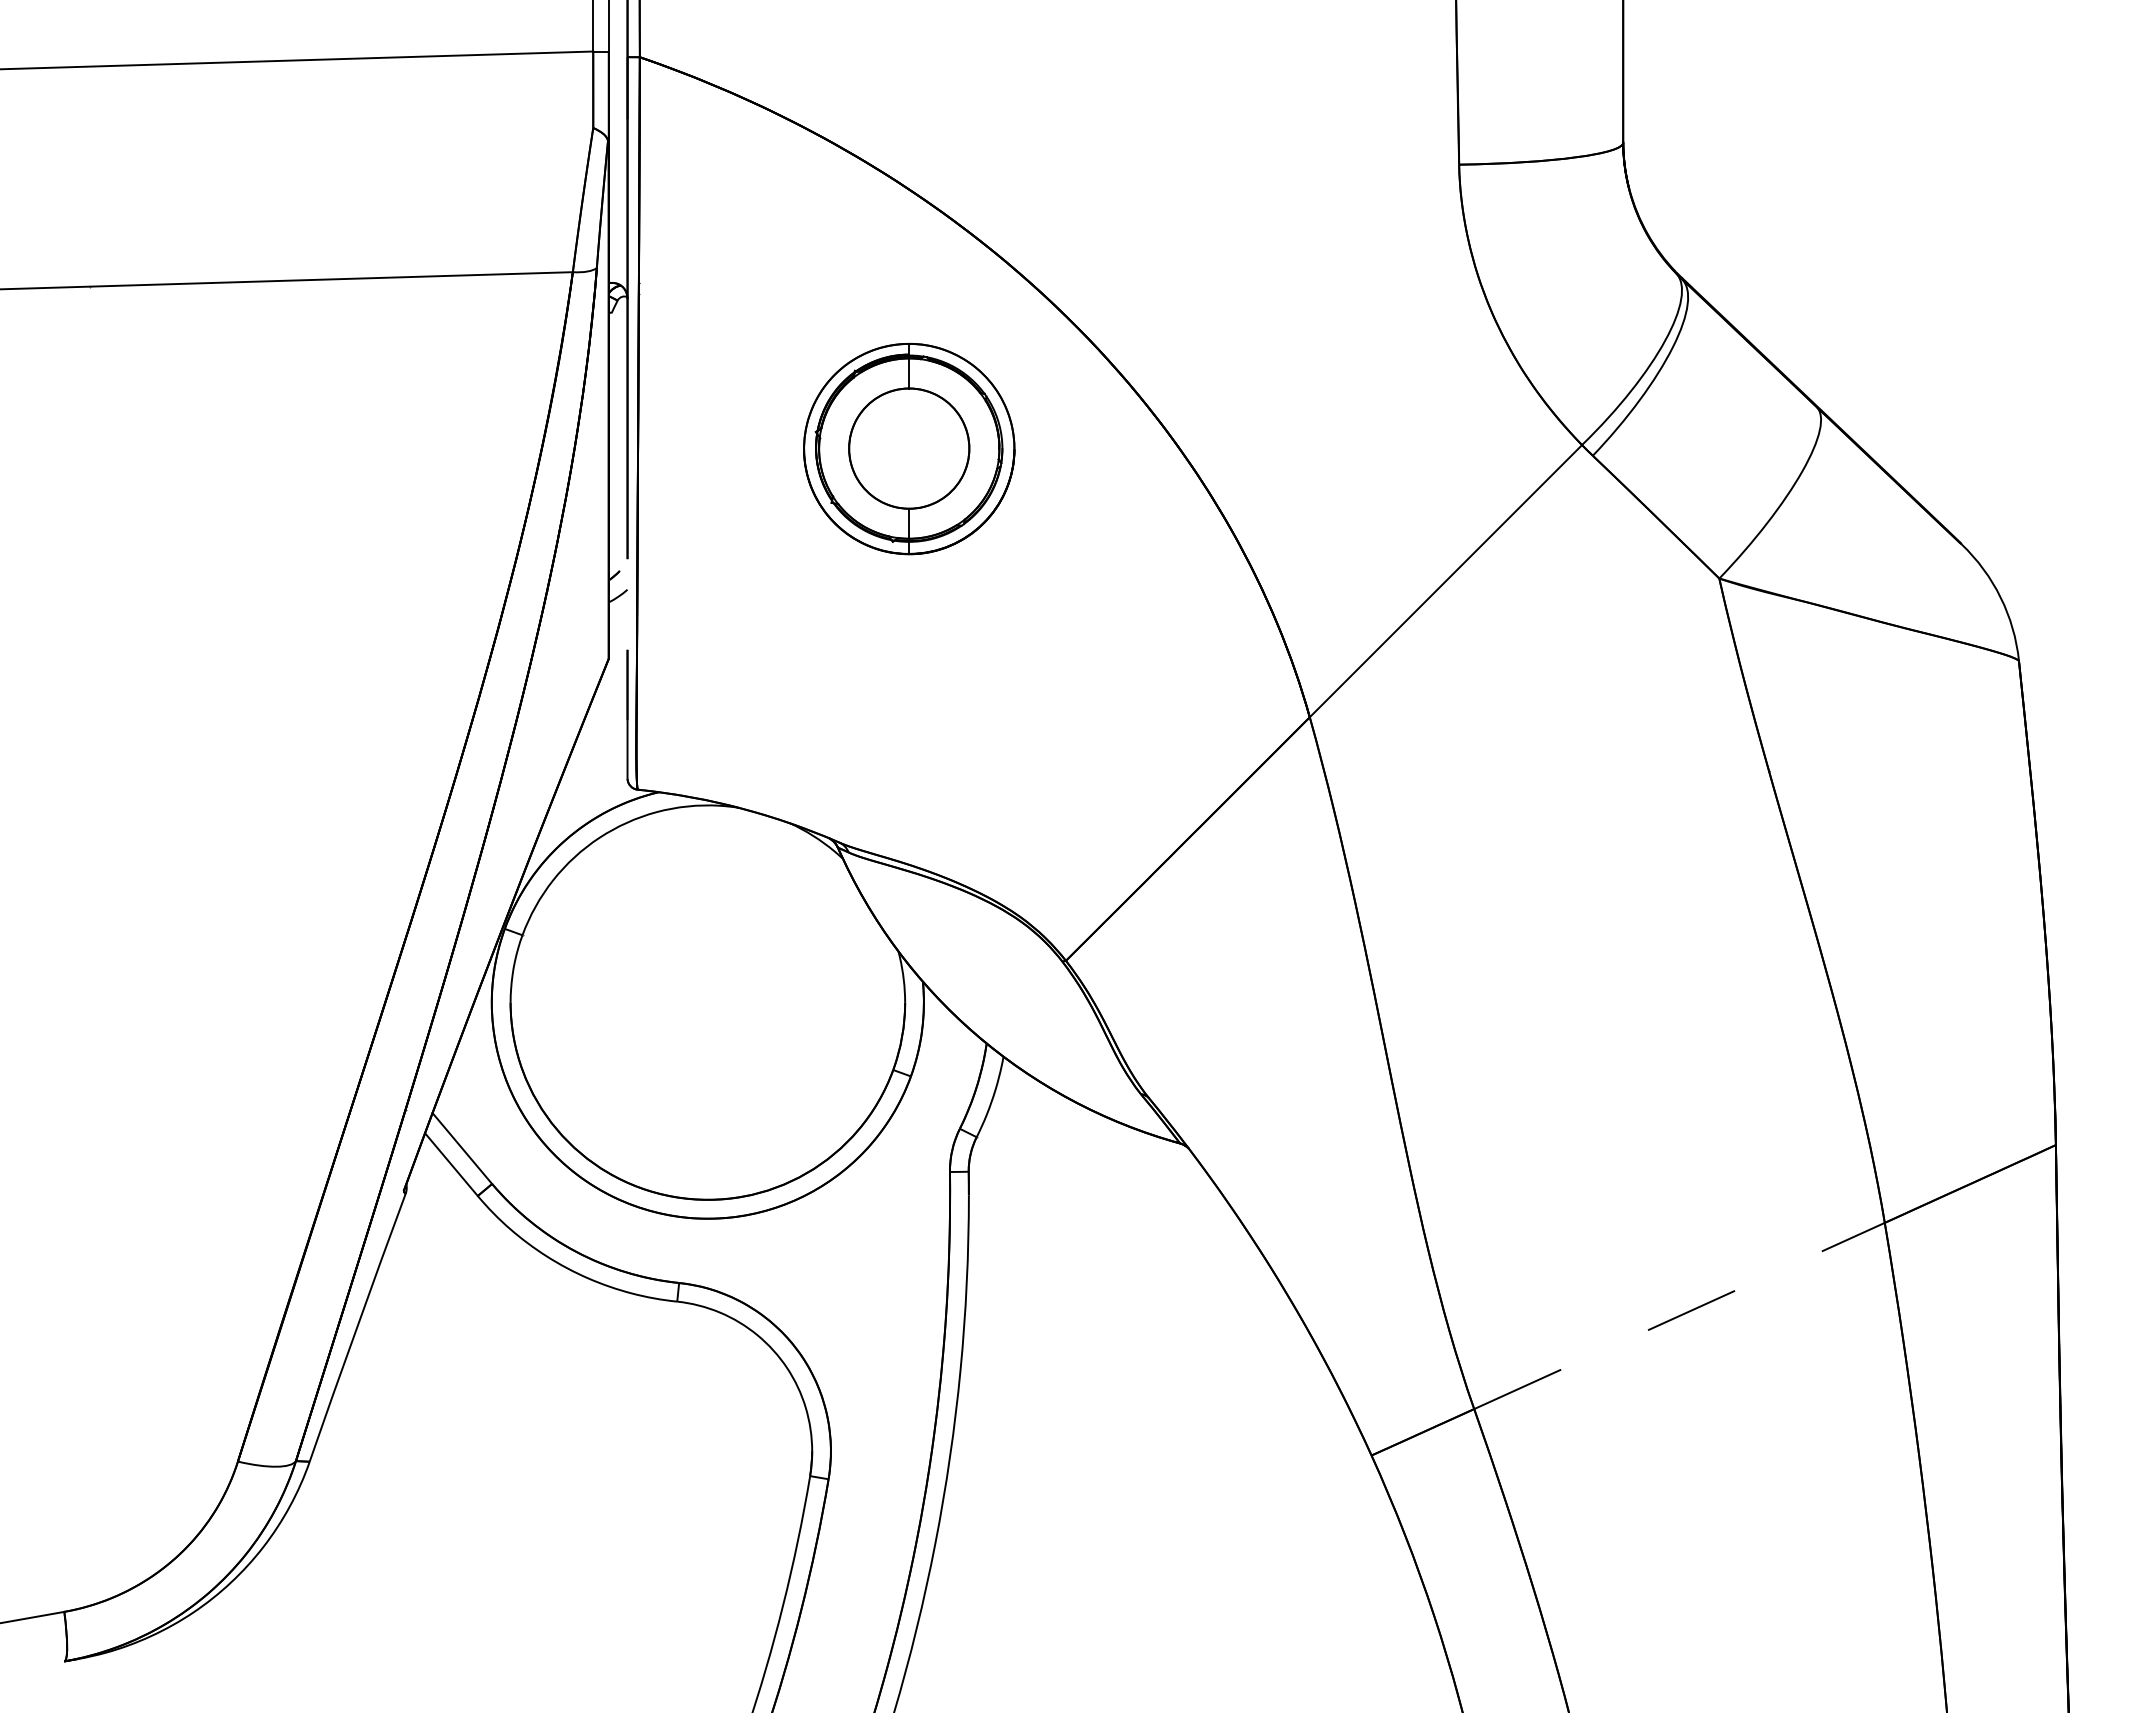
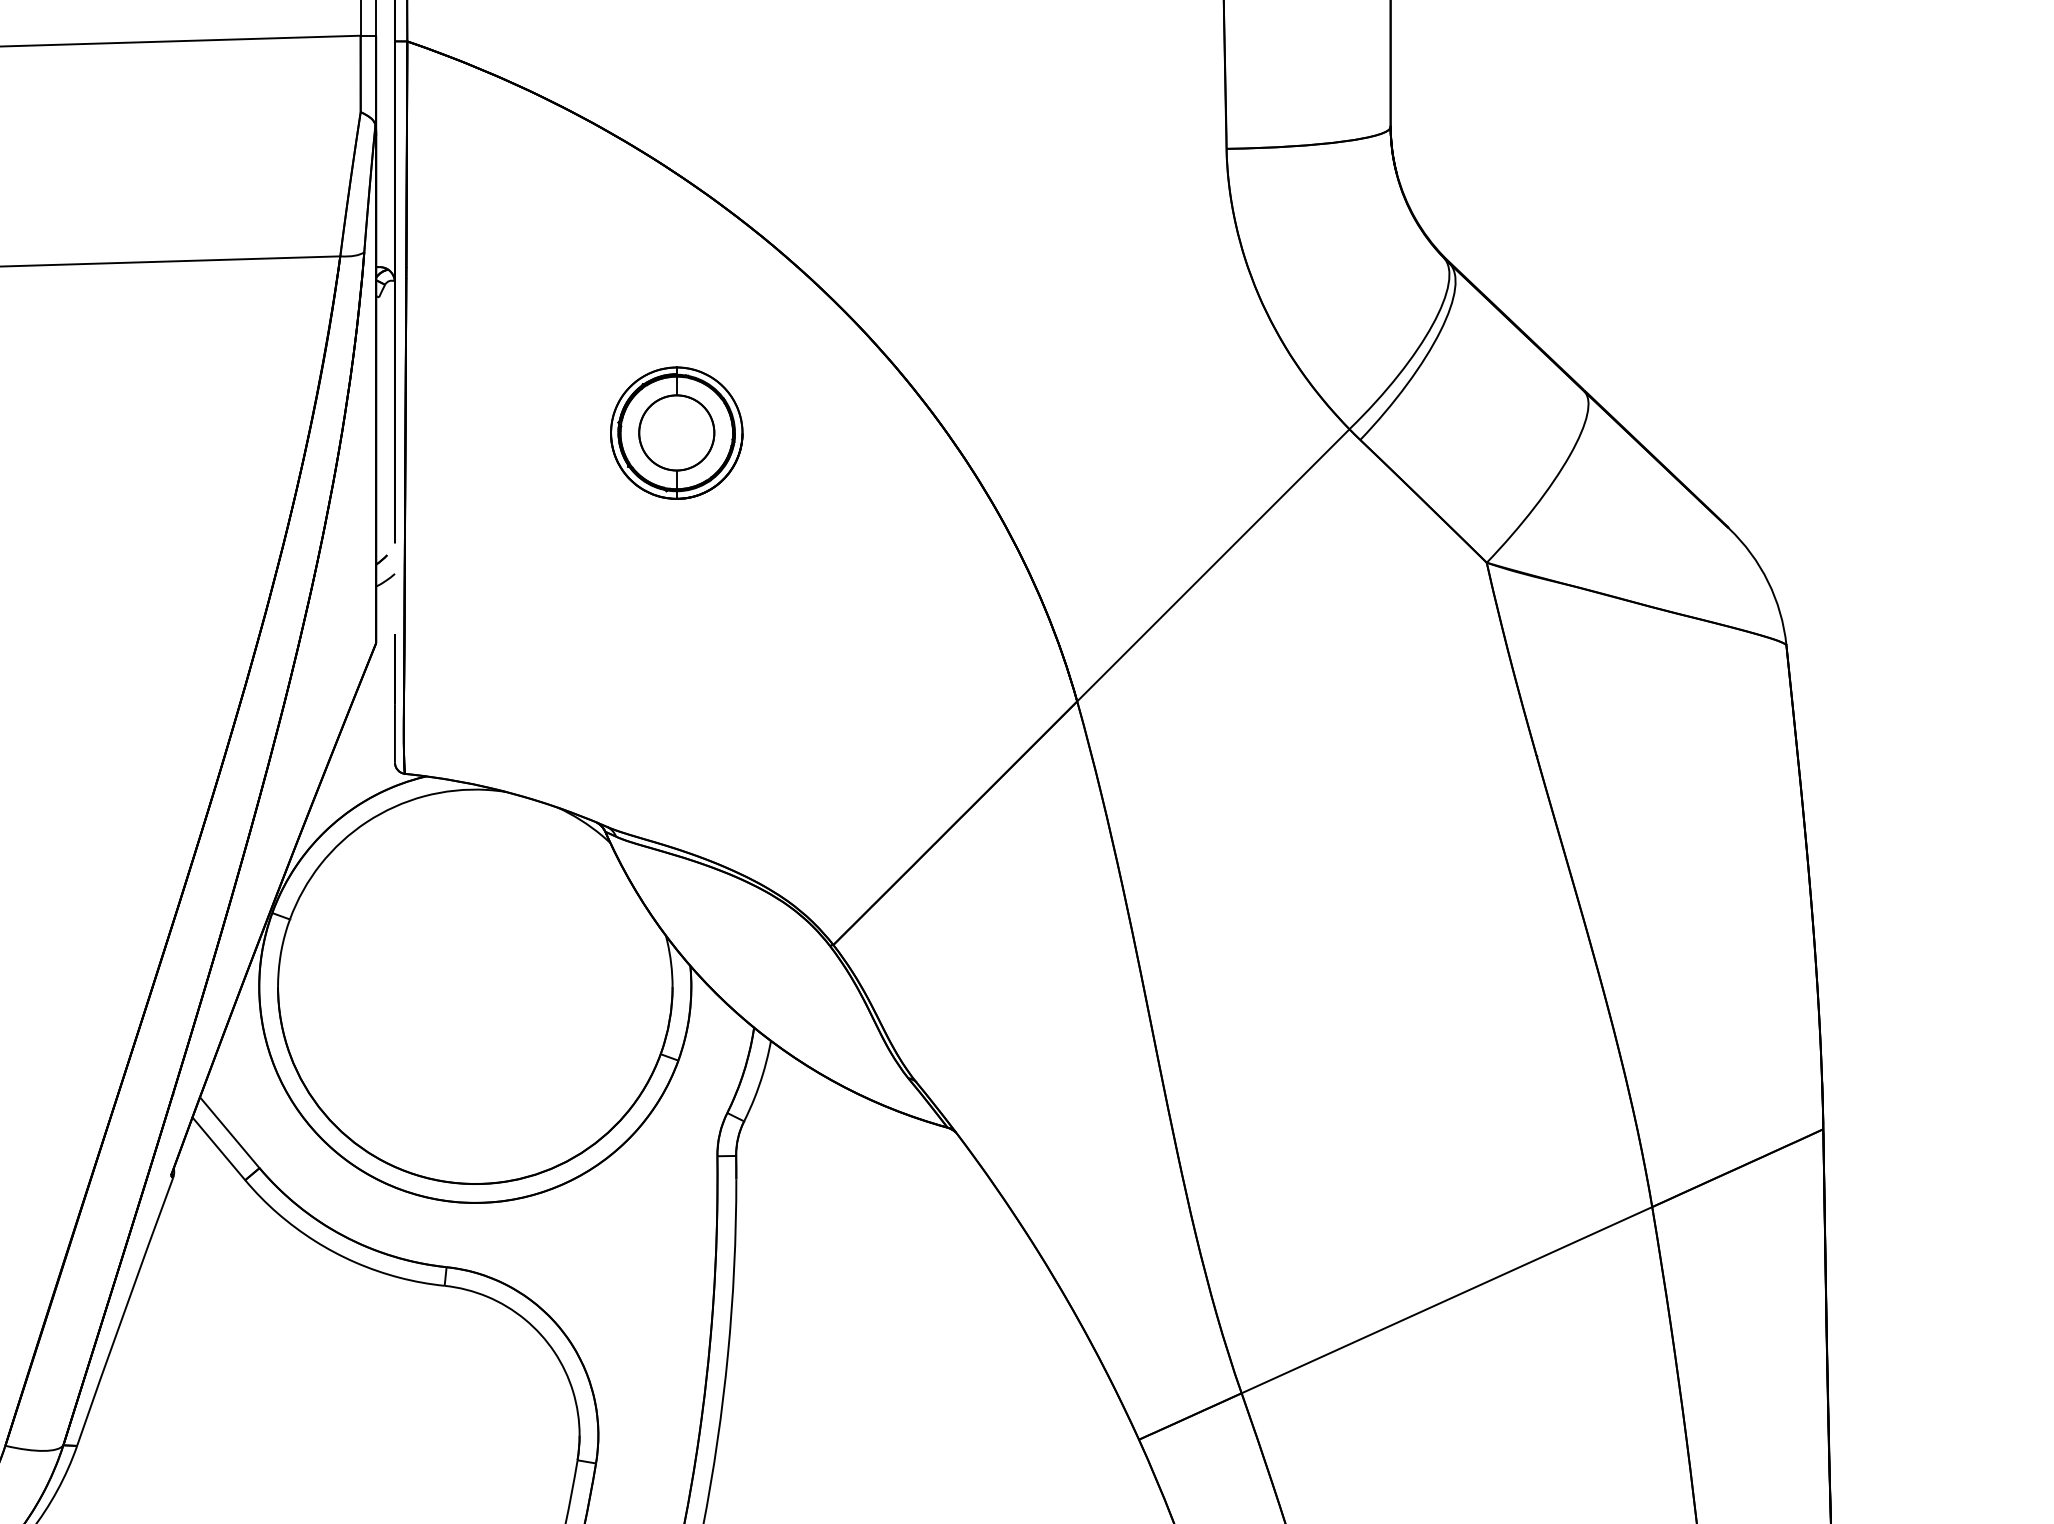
part: (909, 448) -> (676, 432), size x0.62
line: (1679, 1315) -> (1446, 1299), dashed -> solid

